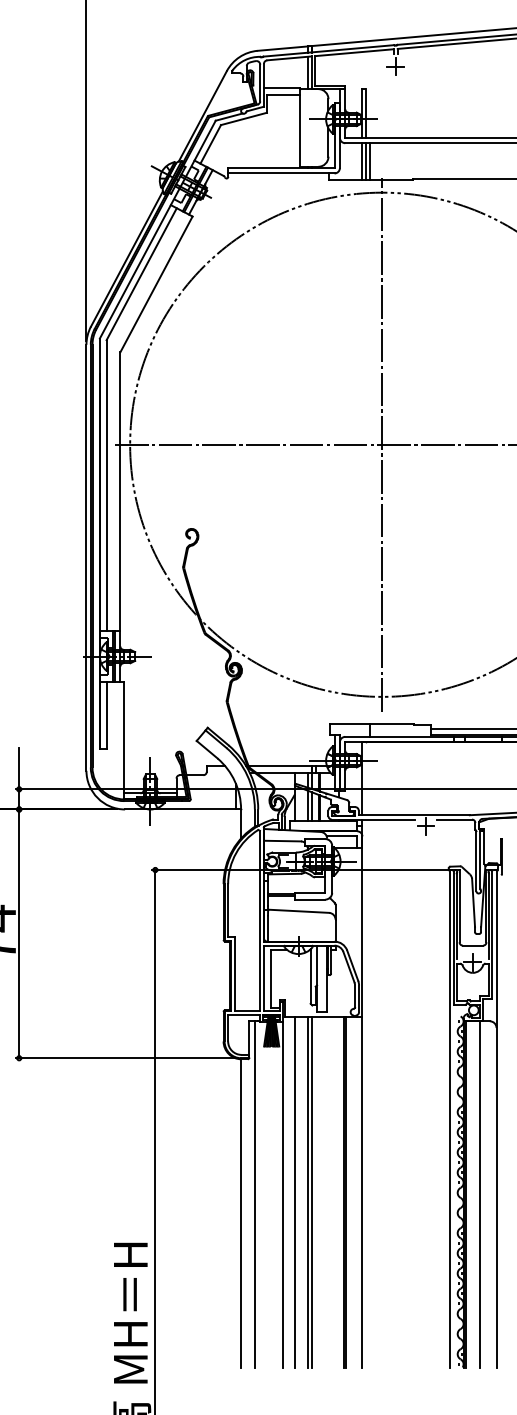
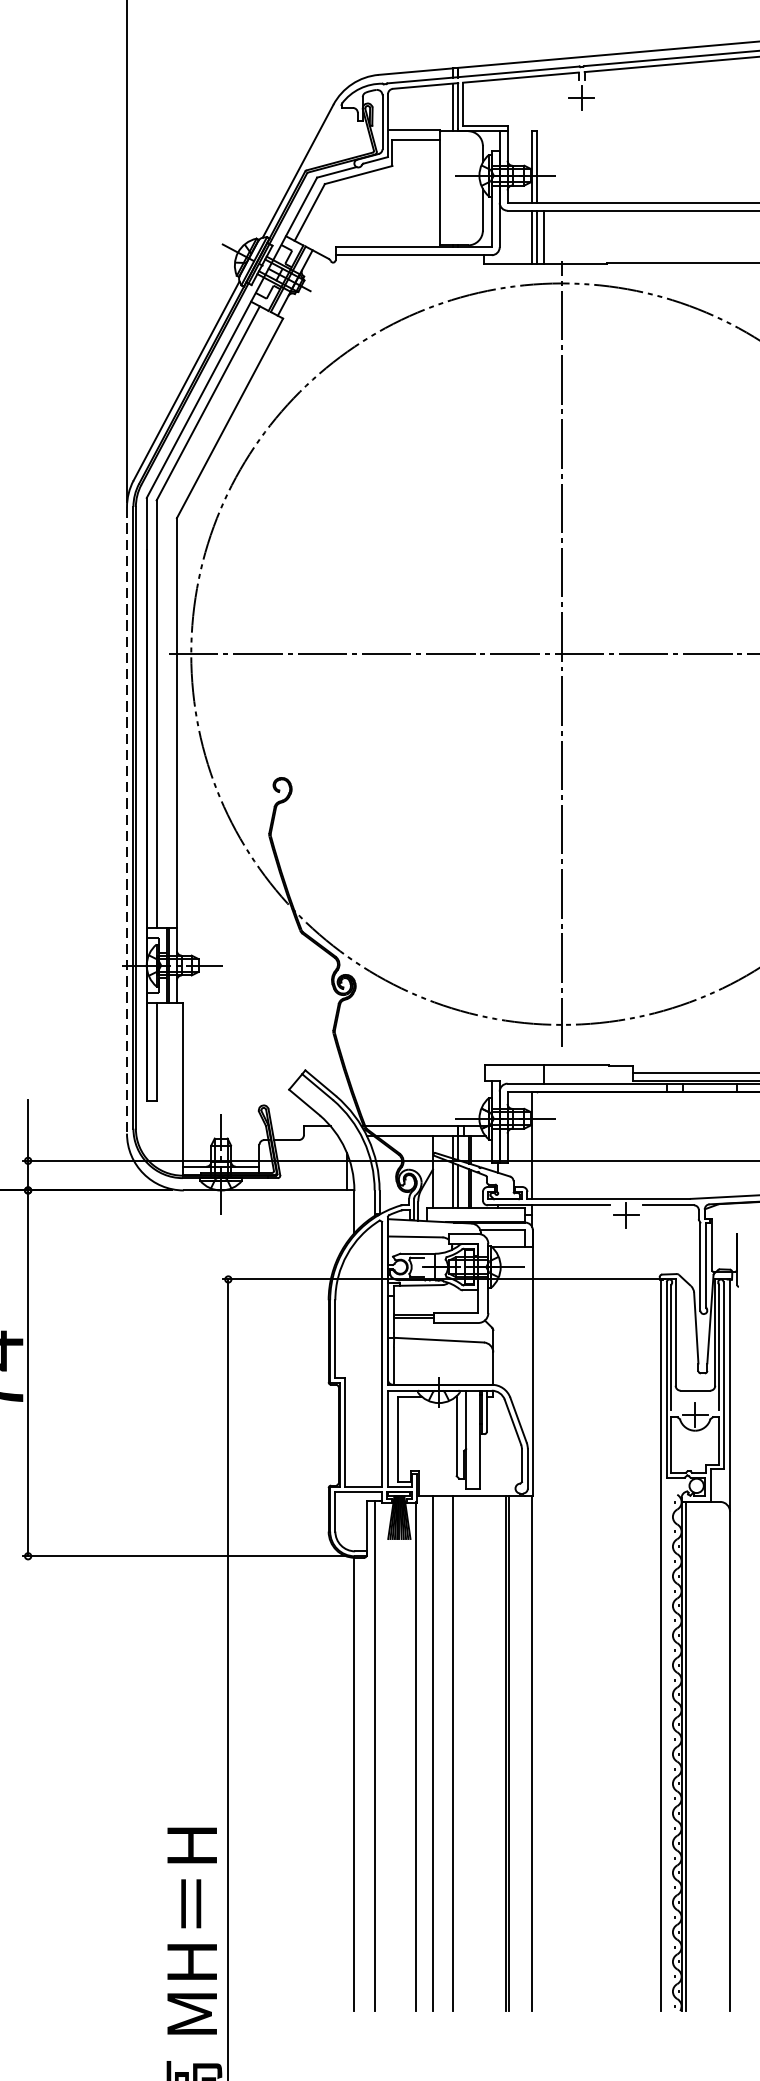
line: (86, 557) -> (127, 819), solid -> dashed
line: (311, 1192) -> (457, 1753), removed
line: (480, 1194) -> (706, 1756), removed

